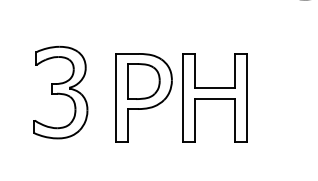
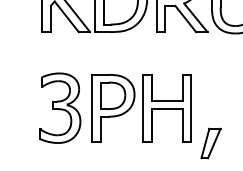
part: (61, 91) -> (60, 107), moved
part: (271, 144) -> (210, 143), added

